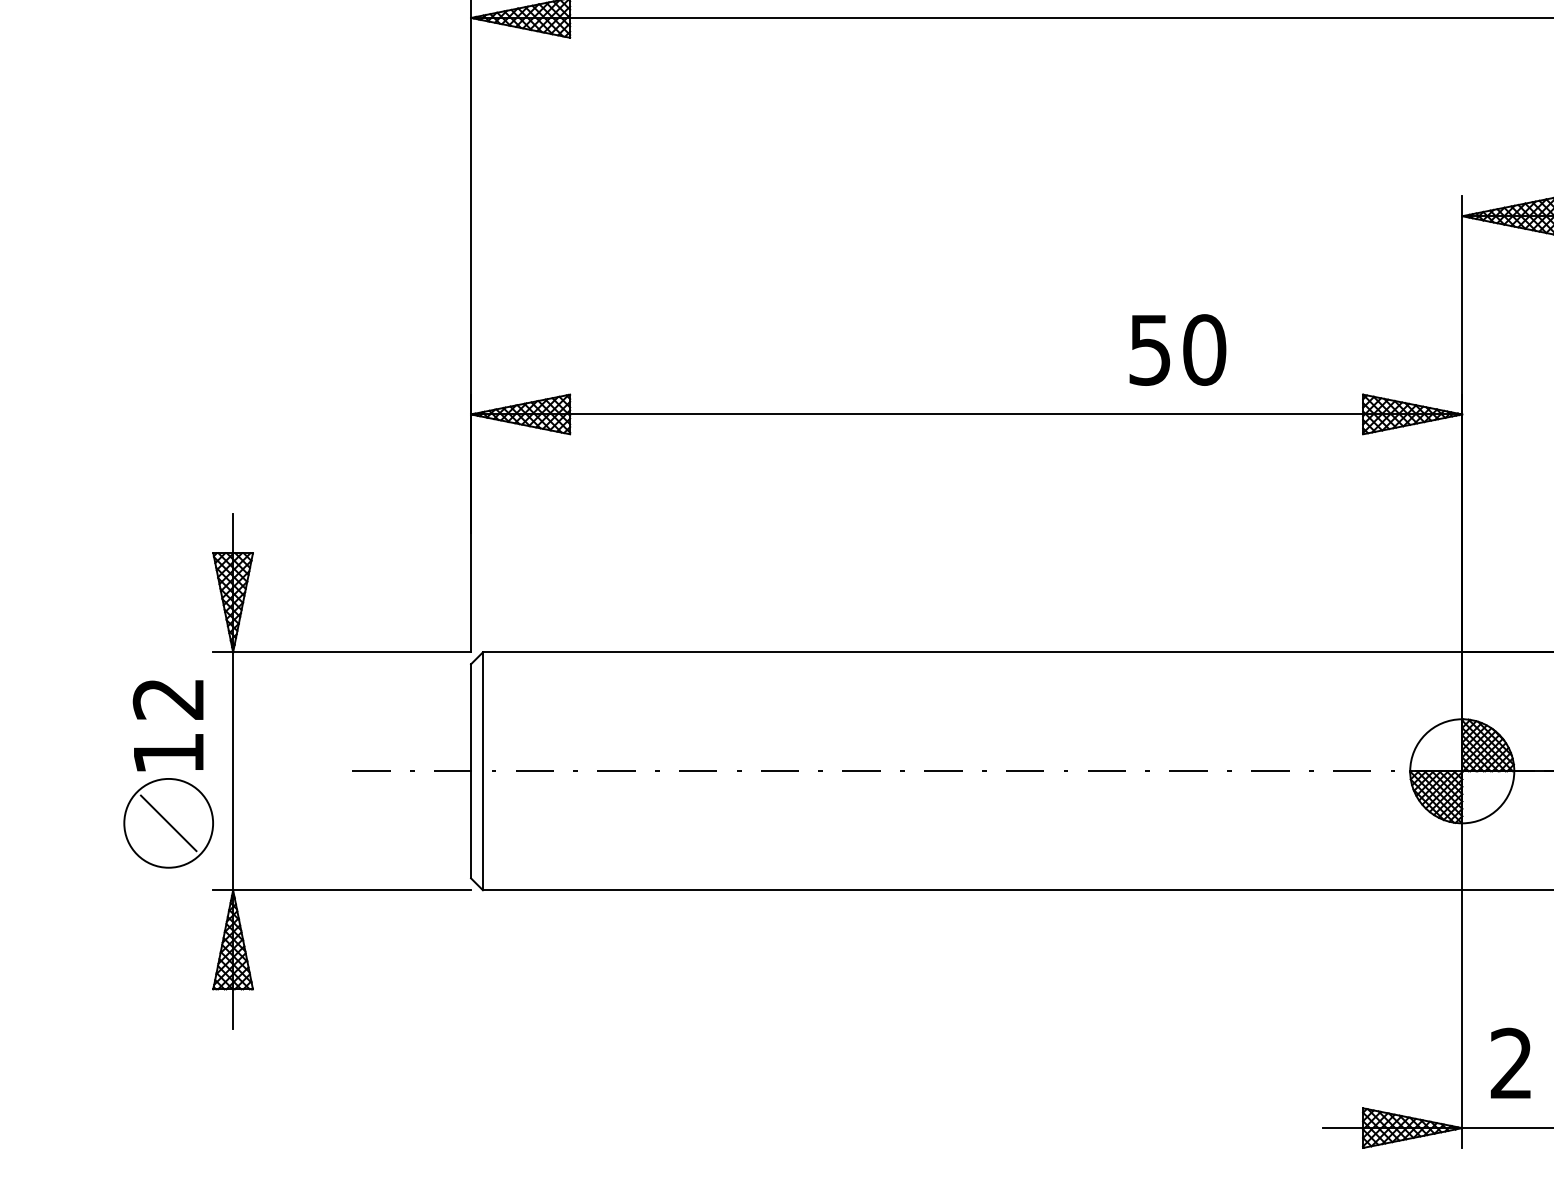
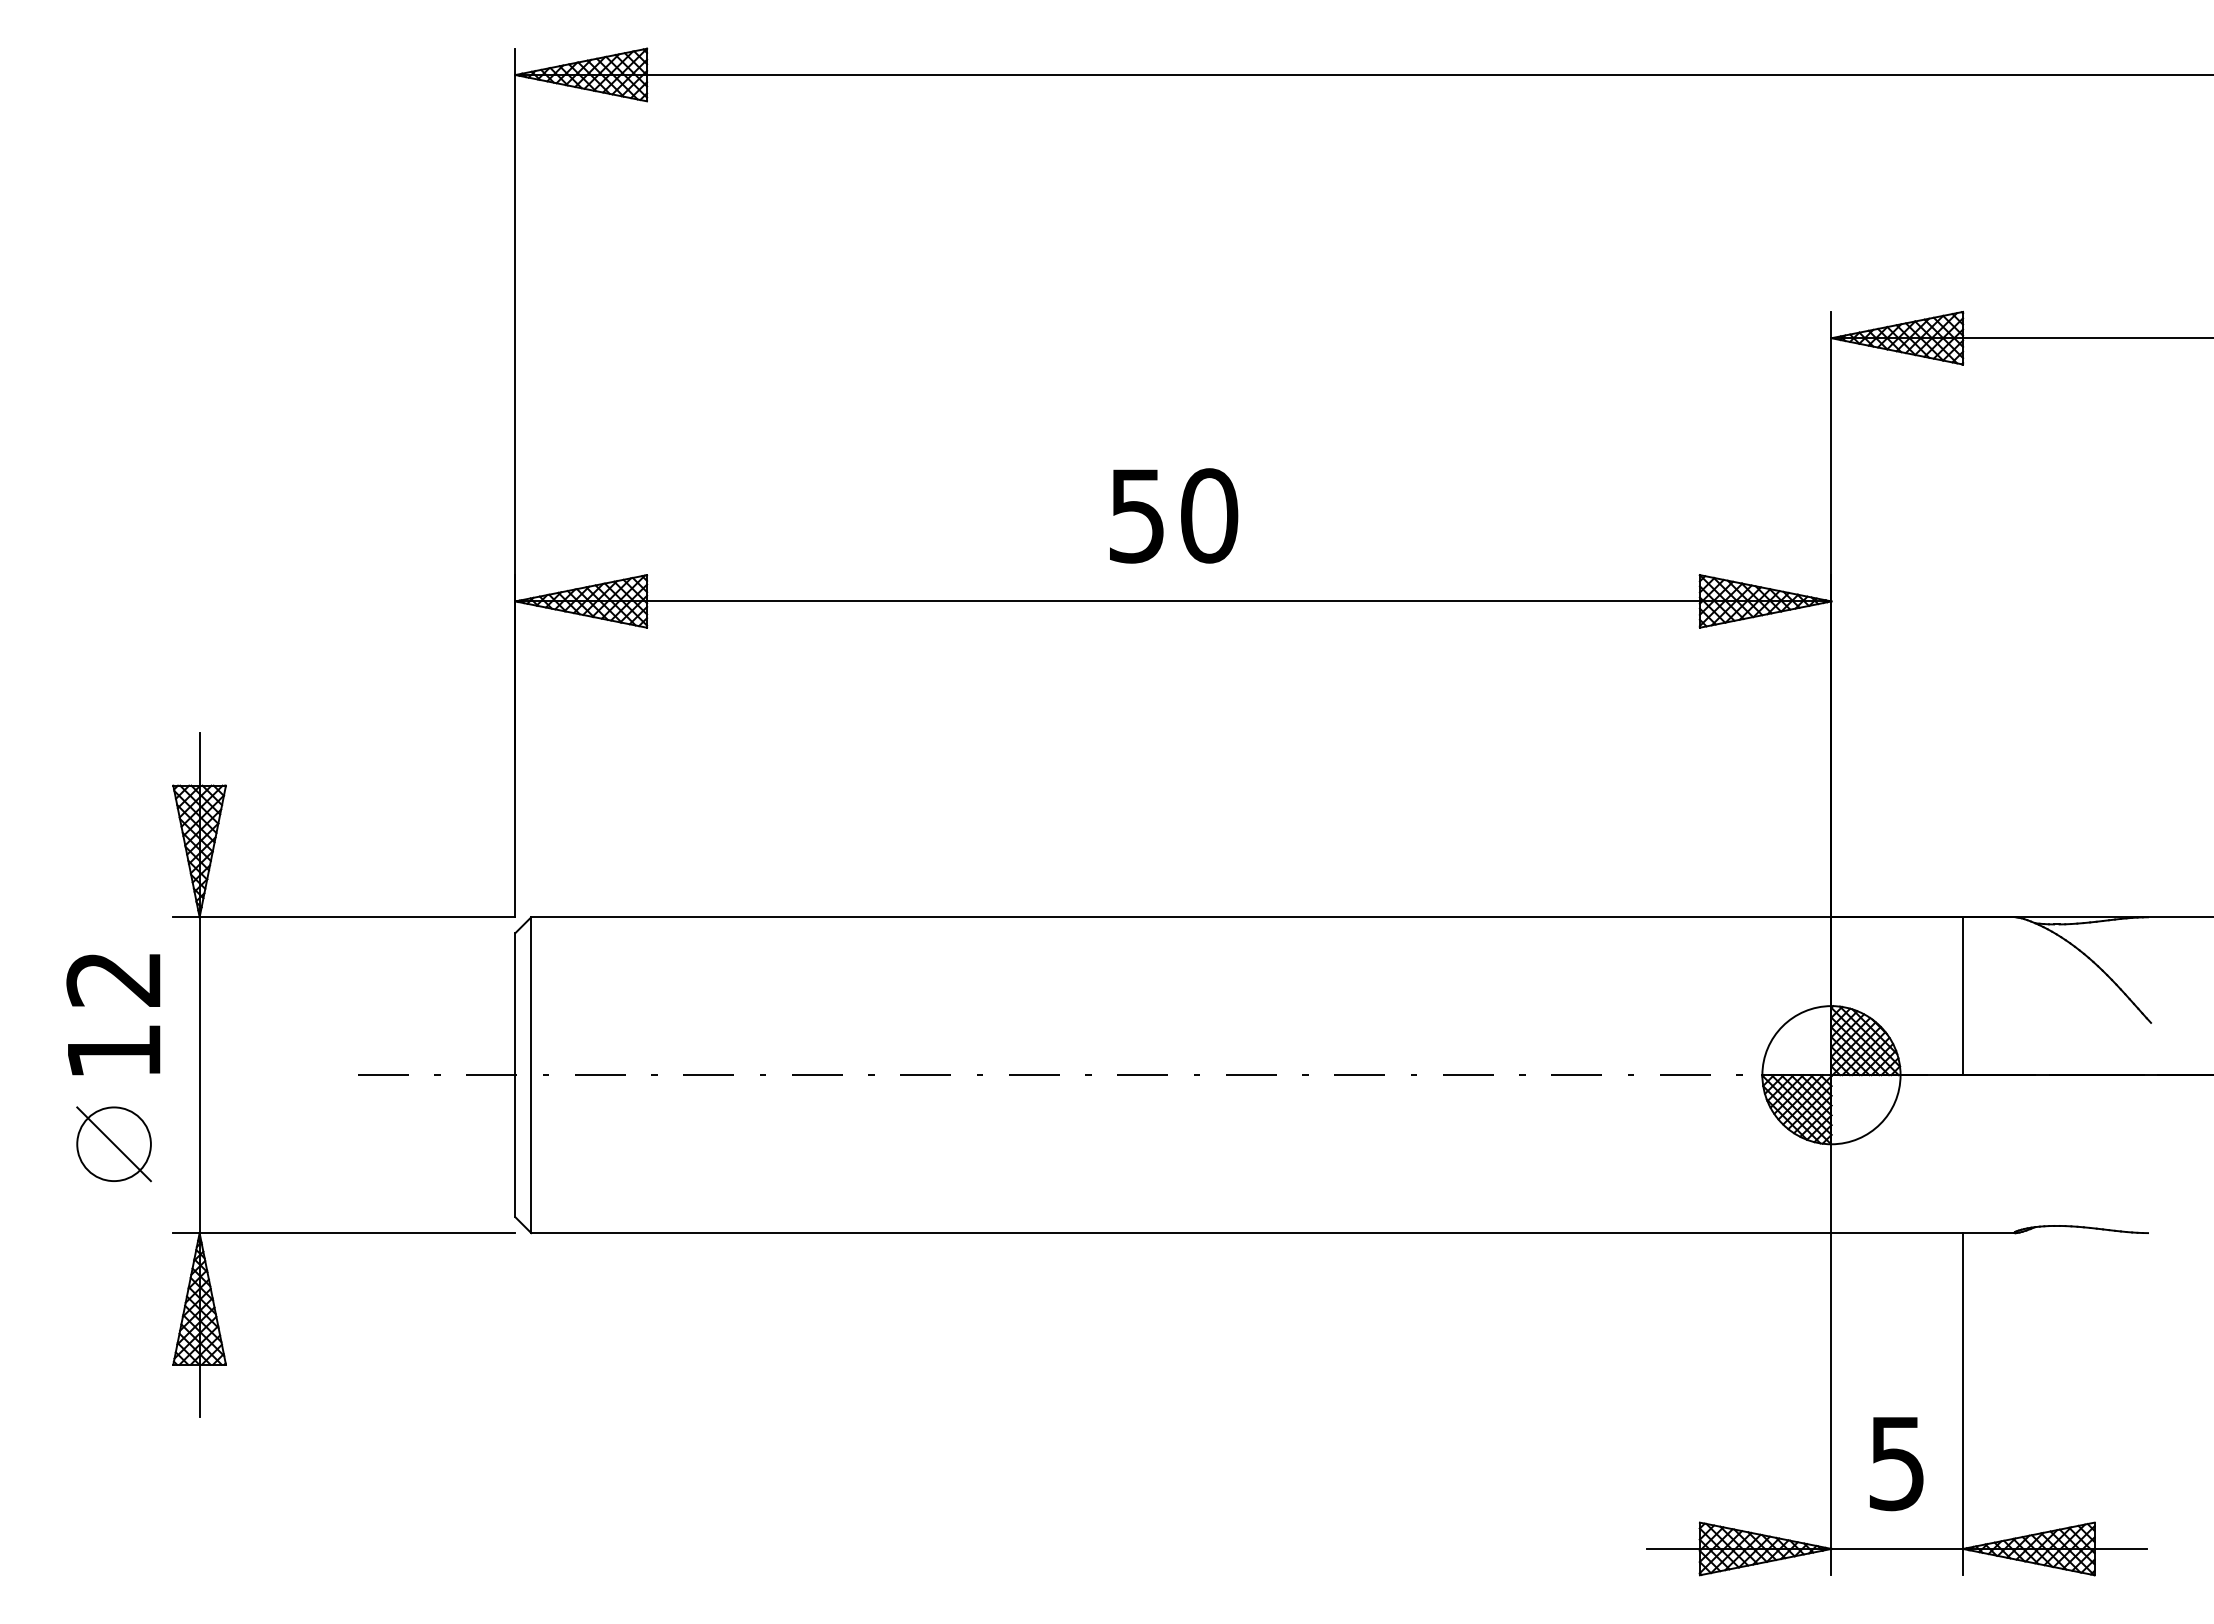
text: (1178, 349) -> (1174, 515), moved
circle: (168, 823) -> (113, 1144), size x0.62
text: (1511, 1063) -> (1896, 1463), 2 -> 5

